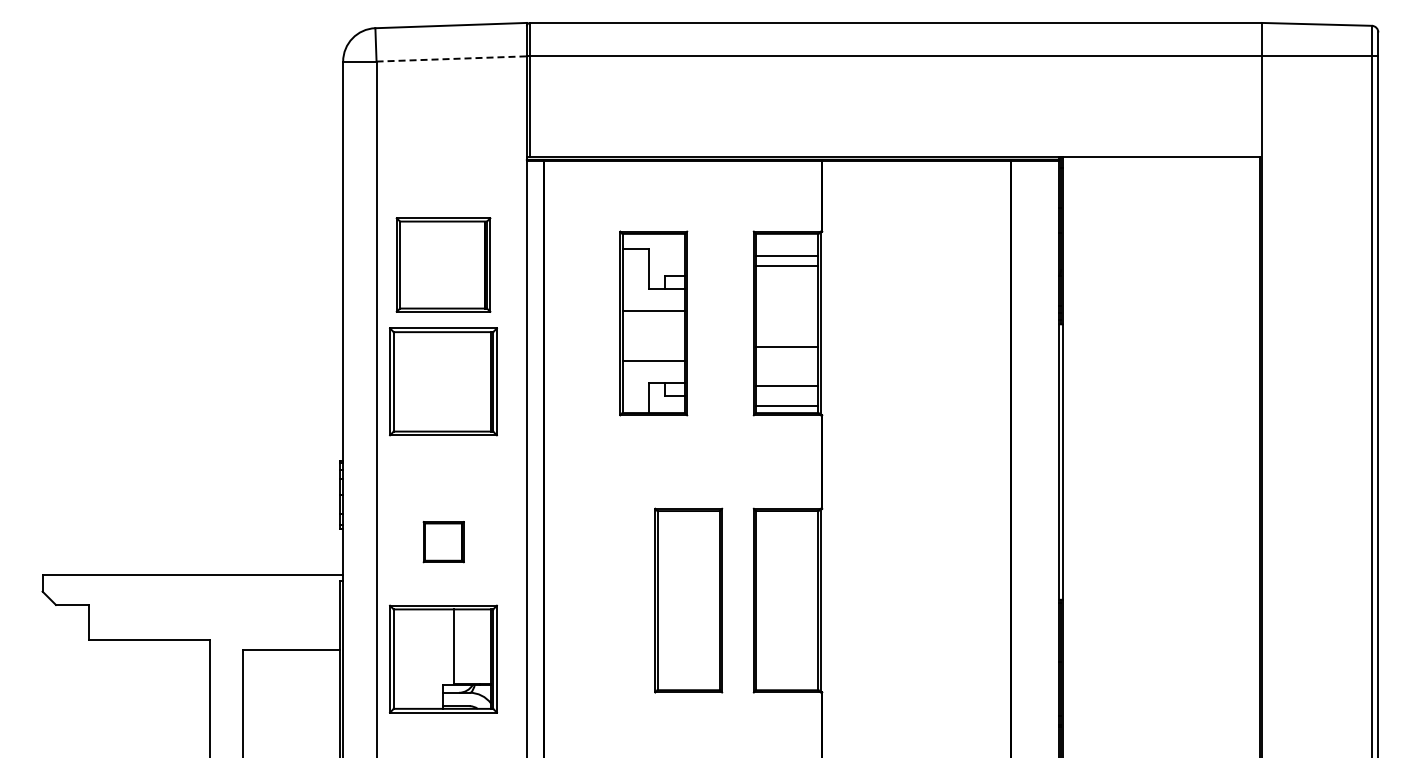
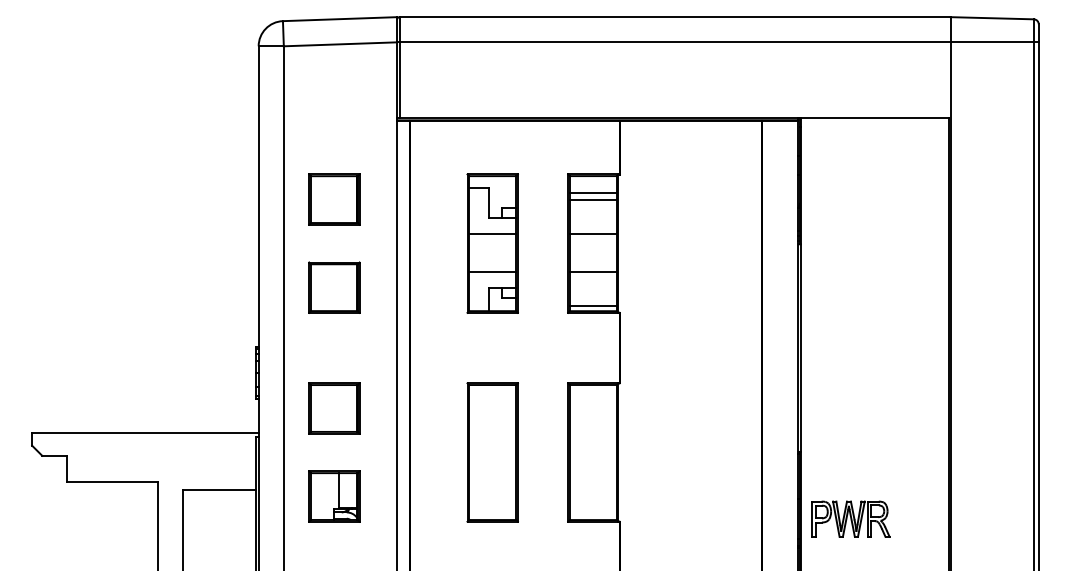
line: (452, 58) -> (341, 43), dashed -> solid
part: (443, 264) -> (334, 199), size x0.71
line: (787, 347) -> (593, 234), moved
part: (443, 381) -> (334, 287), size x0.62
line: (787, 386) -> (593, 272), moved
part: (443, 541) -> (334, 407), size x1.67
part: (688, 600) -> (492, 452), moved
part: (443, 658) -> (334, 496), size x0.62
part: (1129, 688) -> (851, 518), added

